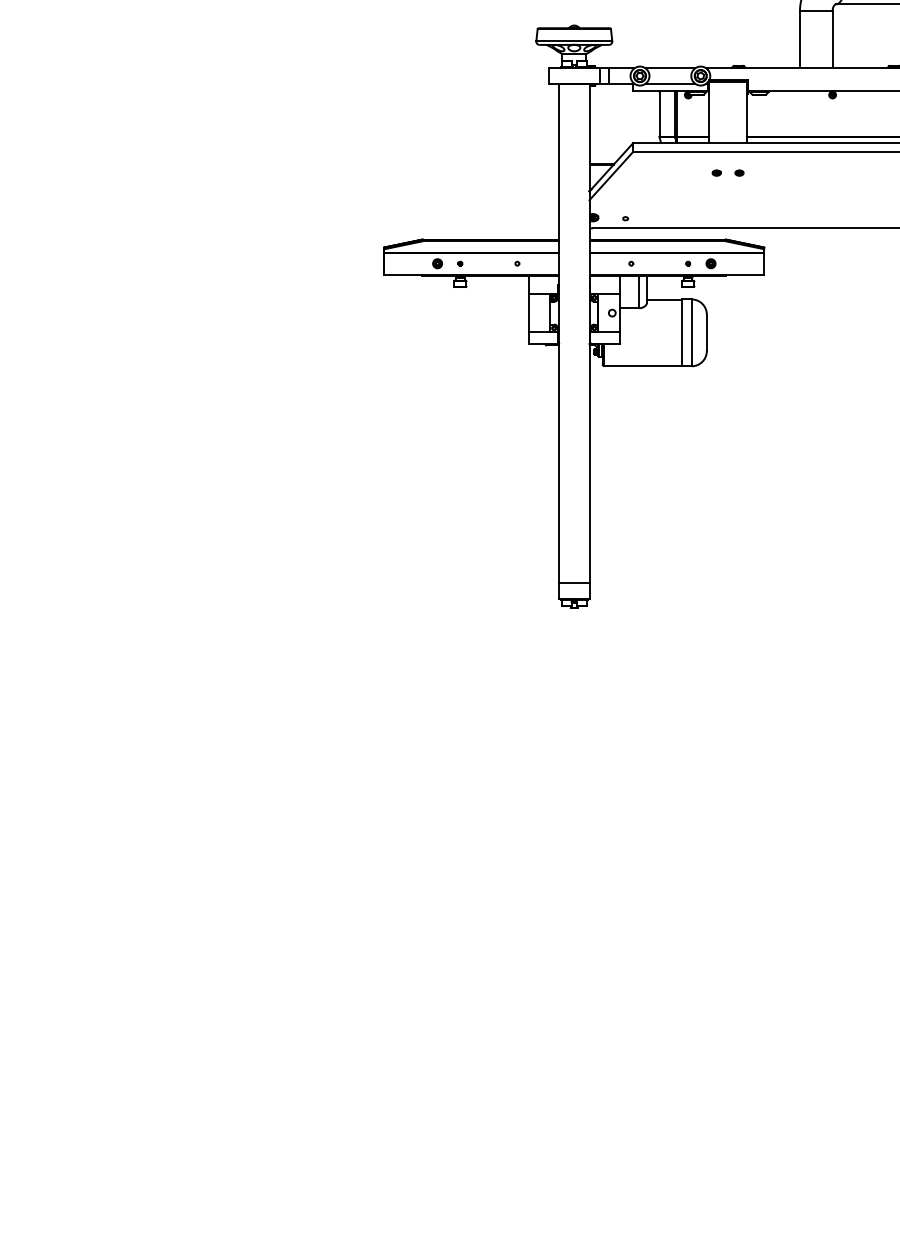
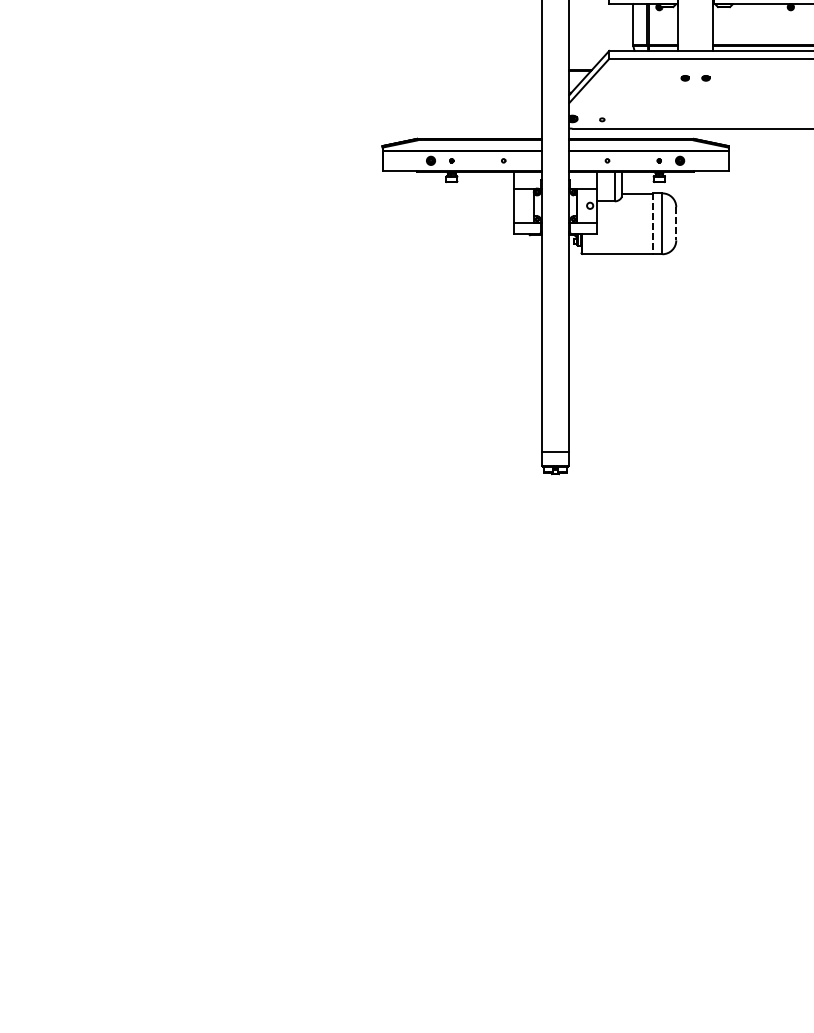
line: (681, 333) -> (653, 224), solid -> dashed
line: (706, 333) -> (675, 224), solid -> dashed

